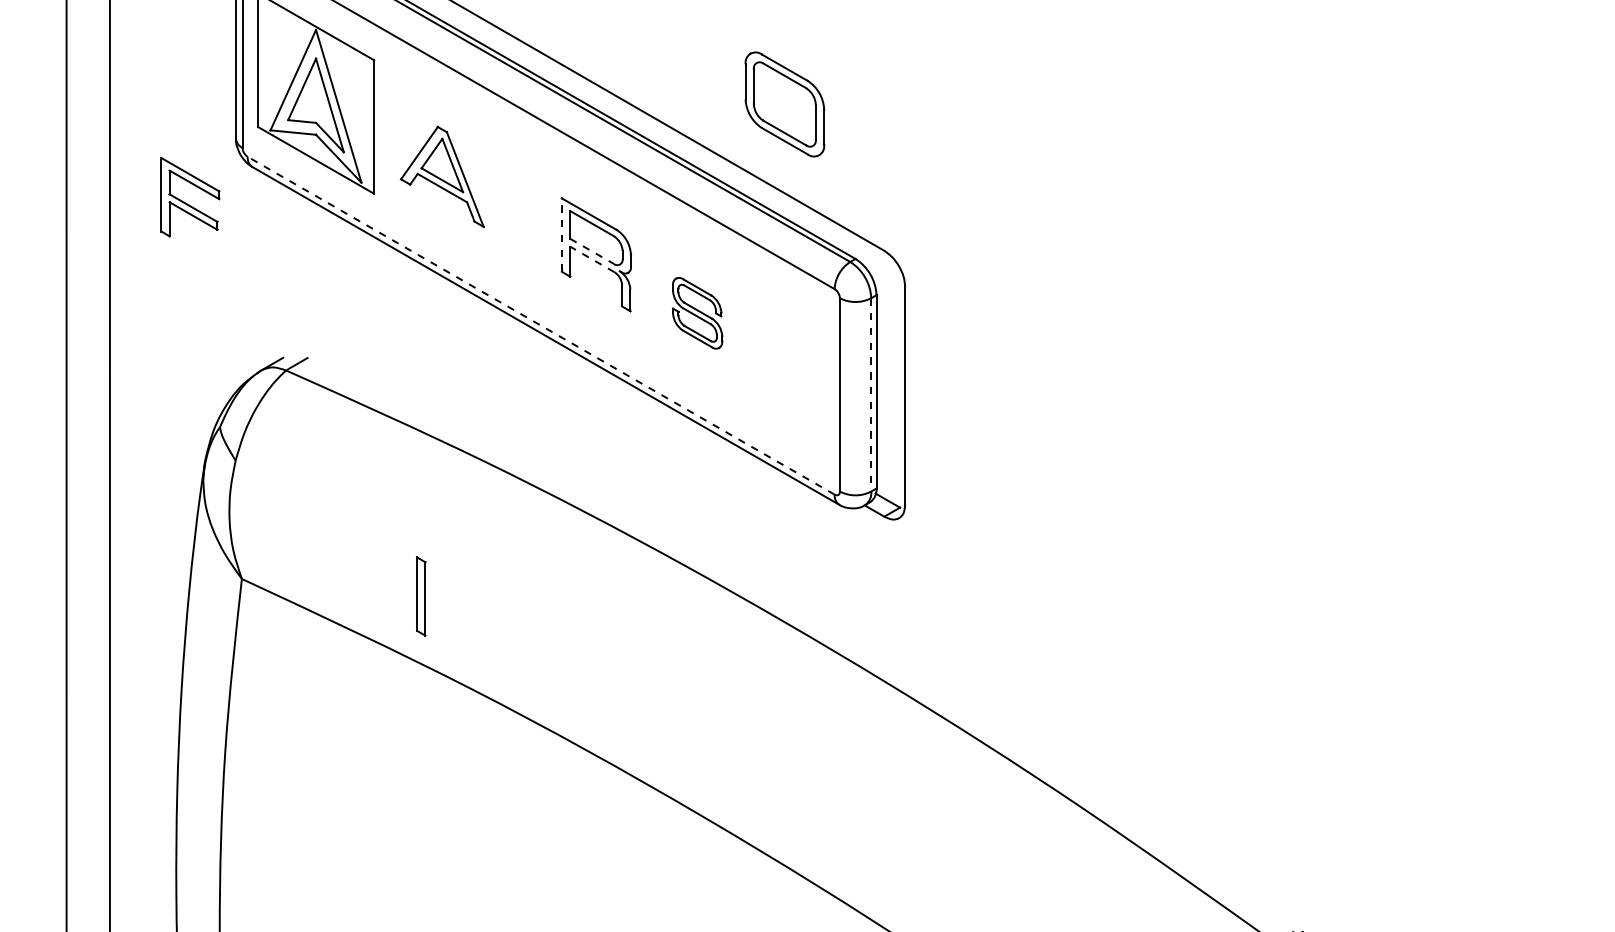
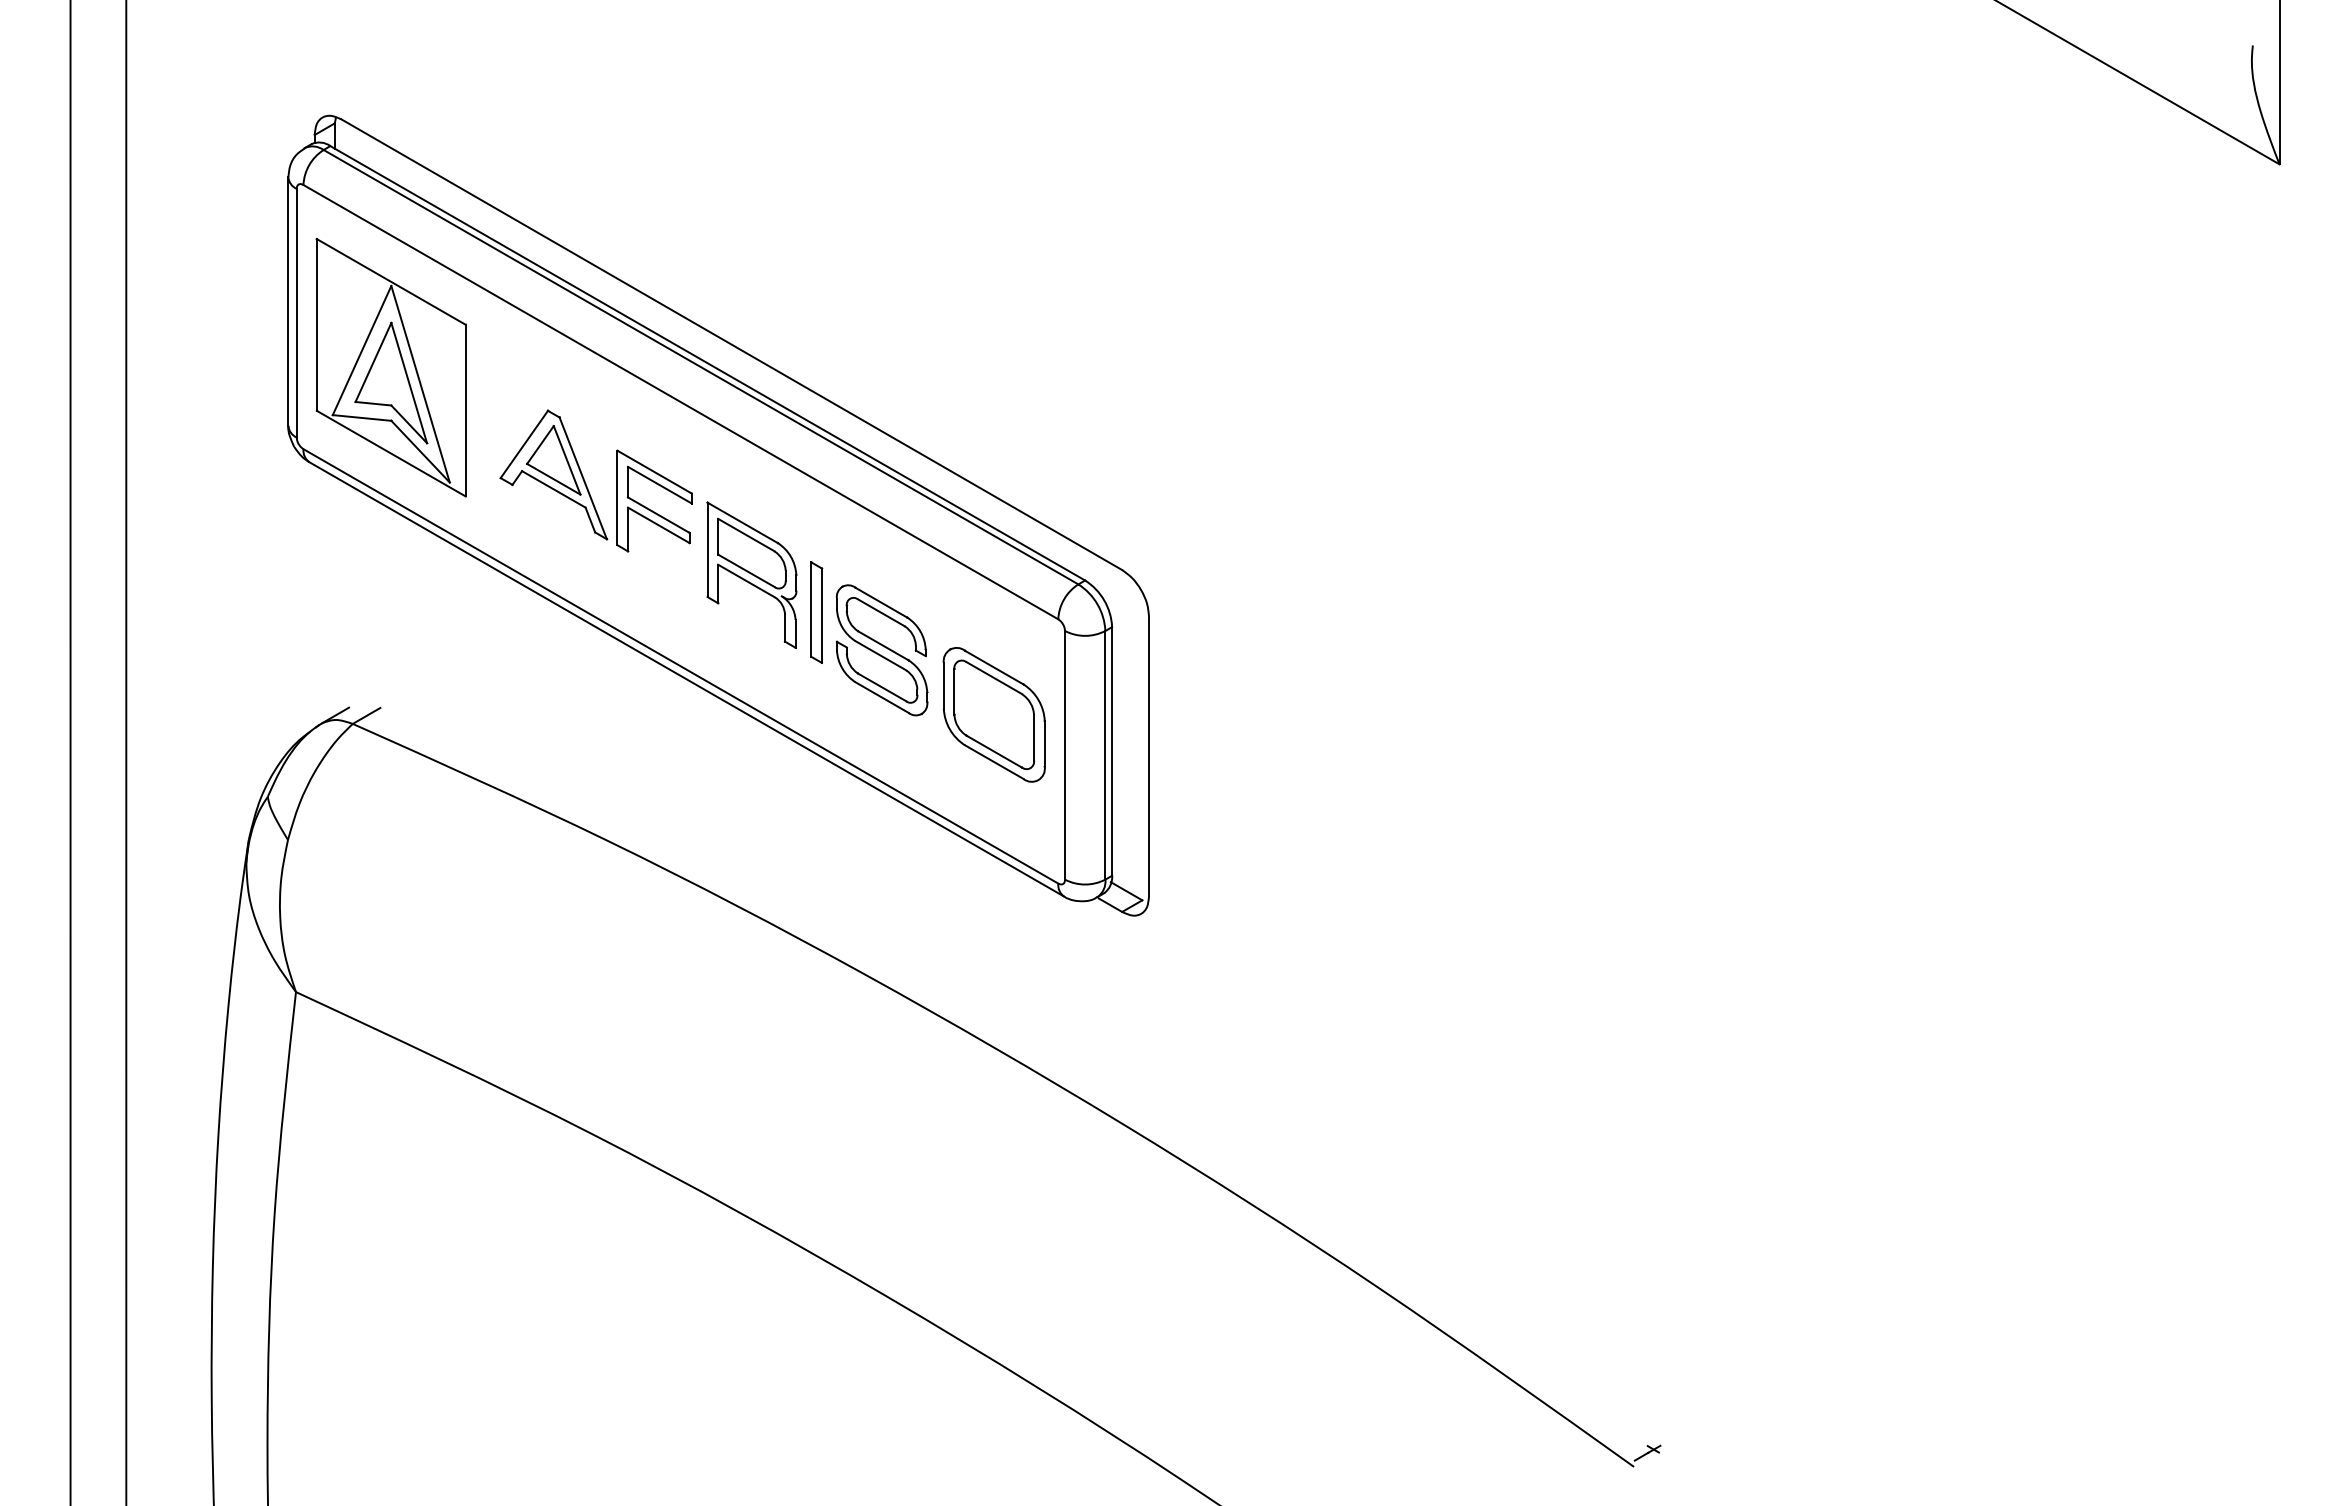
part: (784, 104) -> (993, 714), moved
part: (186, 202) -> (649, 508), moved
line: (561, 234) -> (707, 549), dashed -> solid
line: (592, 251) -> (746, 570), dashed -> solid
line: (592, 259) -> (746, 581), dashed -> solid
part: (697, 313) -> (881, 650), size x1.43
line: (540, 325) -> (680, 666), dashed -> solid
line: (871, 395) -> (1105, 755), dashed -> solid
part: (421, 596) -> (816, 612), moved

